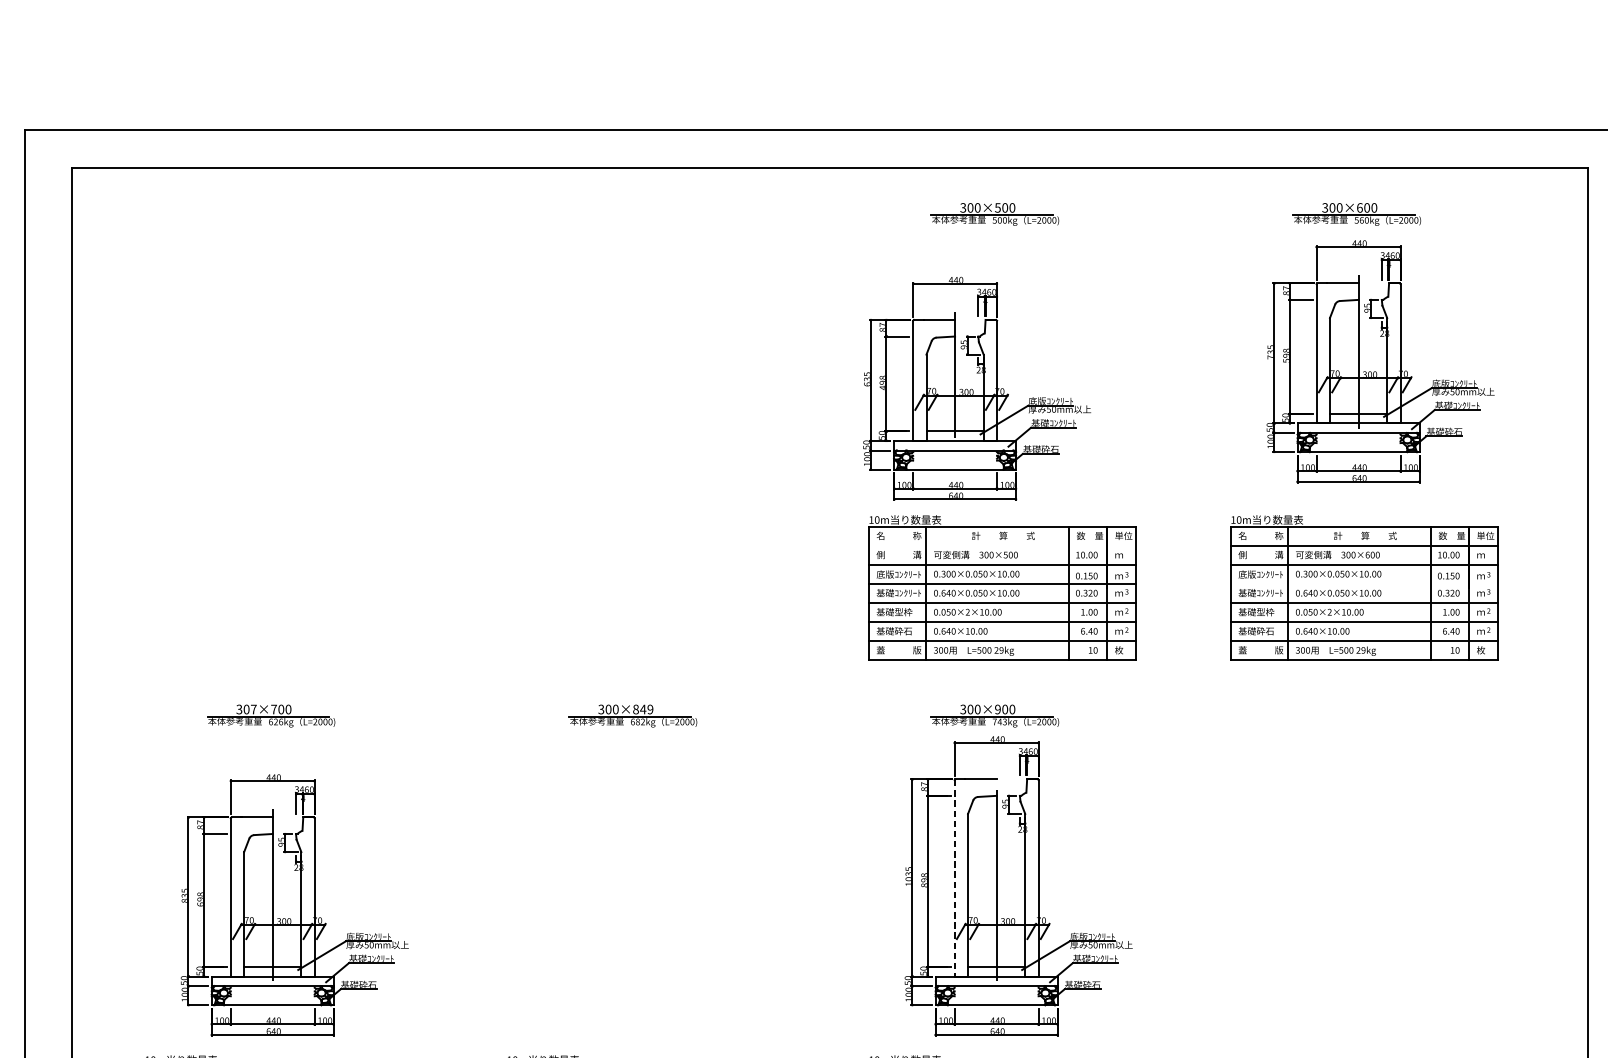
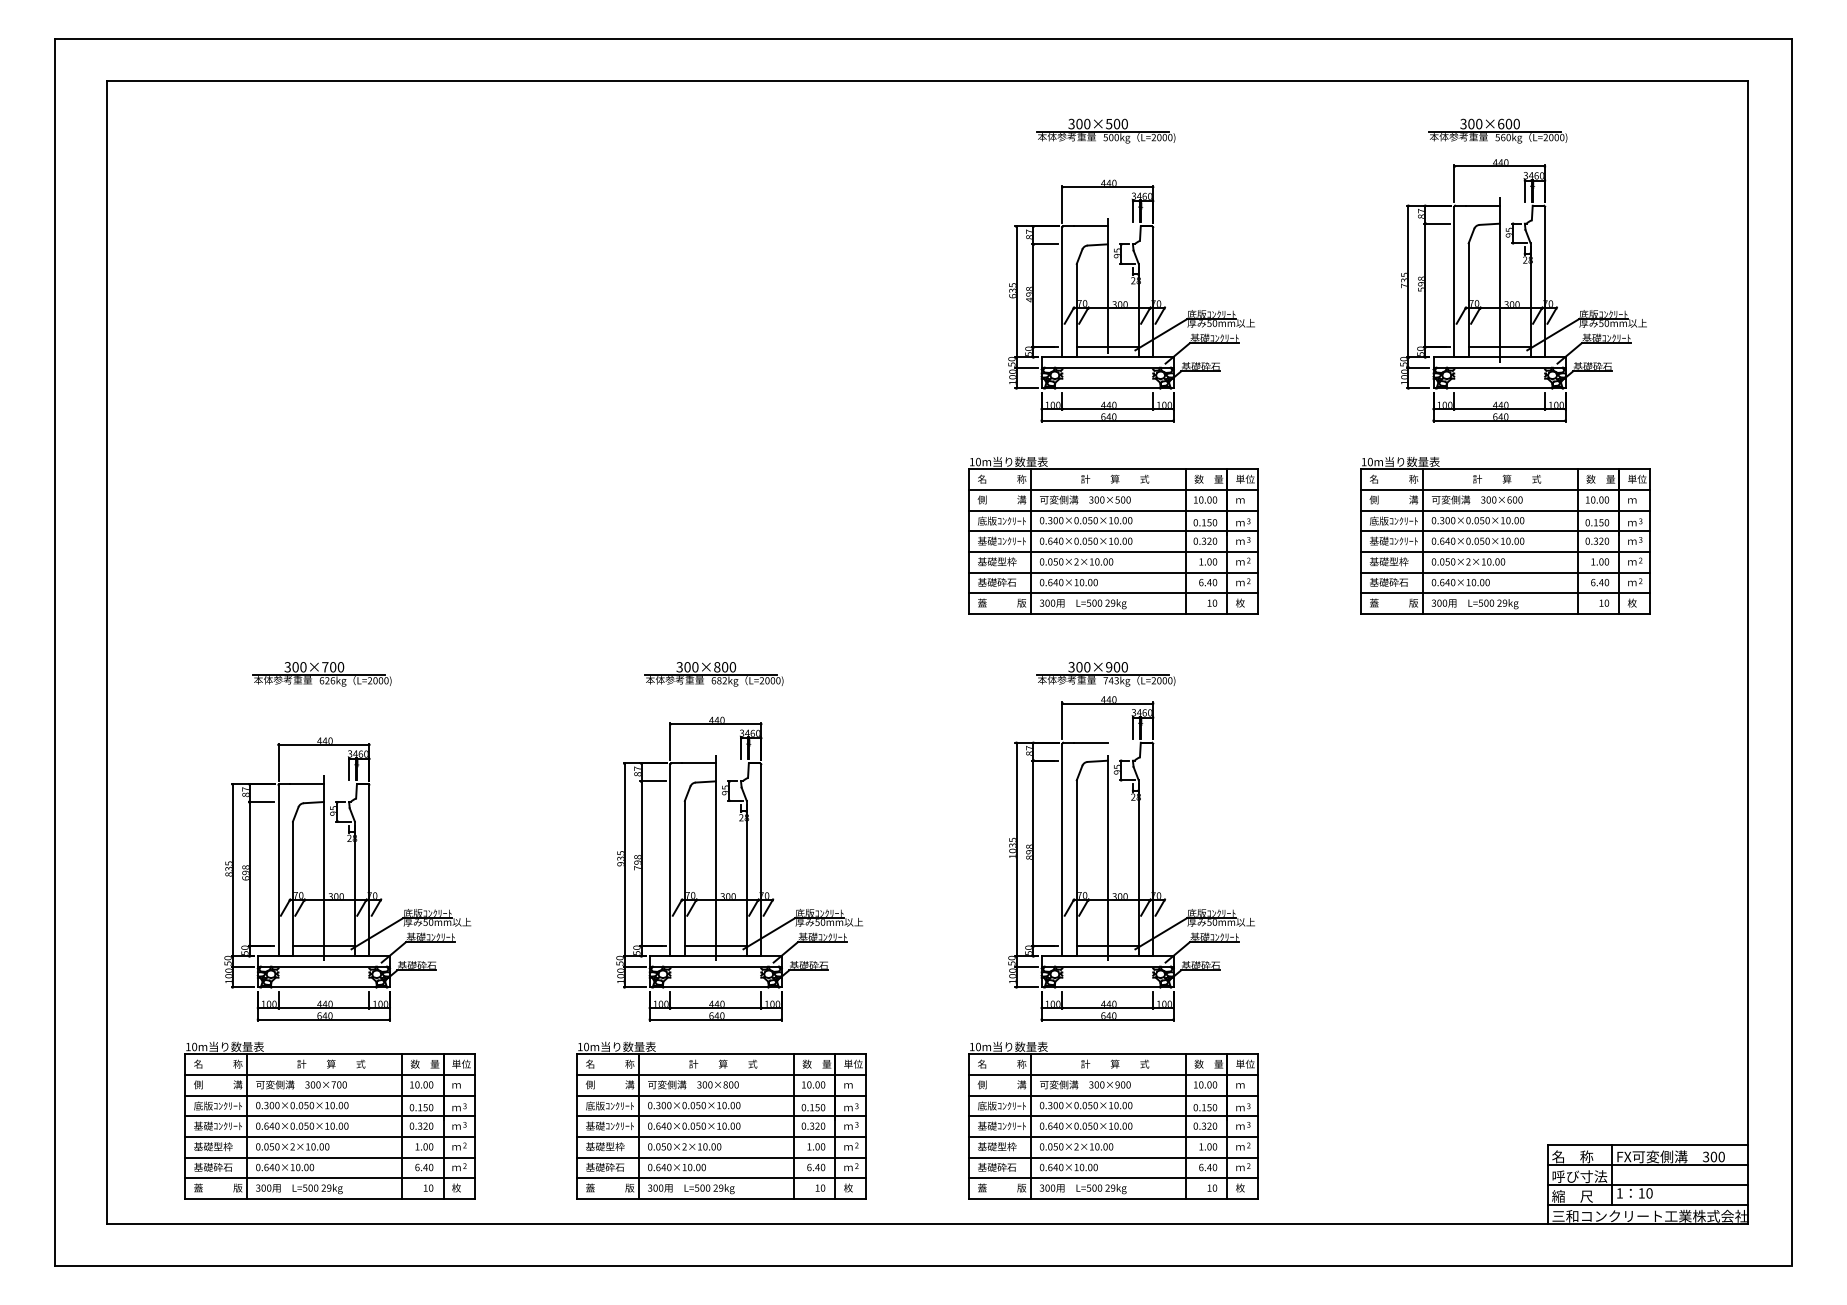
part: (977, 388) -> (1131, 300), moved
line: (1001, 546) -> (1113, 490), added
line: (1363, 584) -> (1505, 531), added
text: (253, 709) -> (303, 667), 307×700 -> 300×700
text: (646, 709) -> (728, 667), 300×849 -> 300×800
line: (954, 878) -> (1062, 850), dashed -> solid
part: (663, 895) -> (746, 868), added

